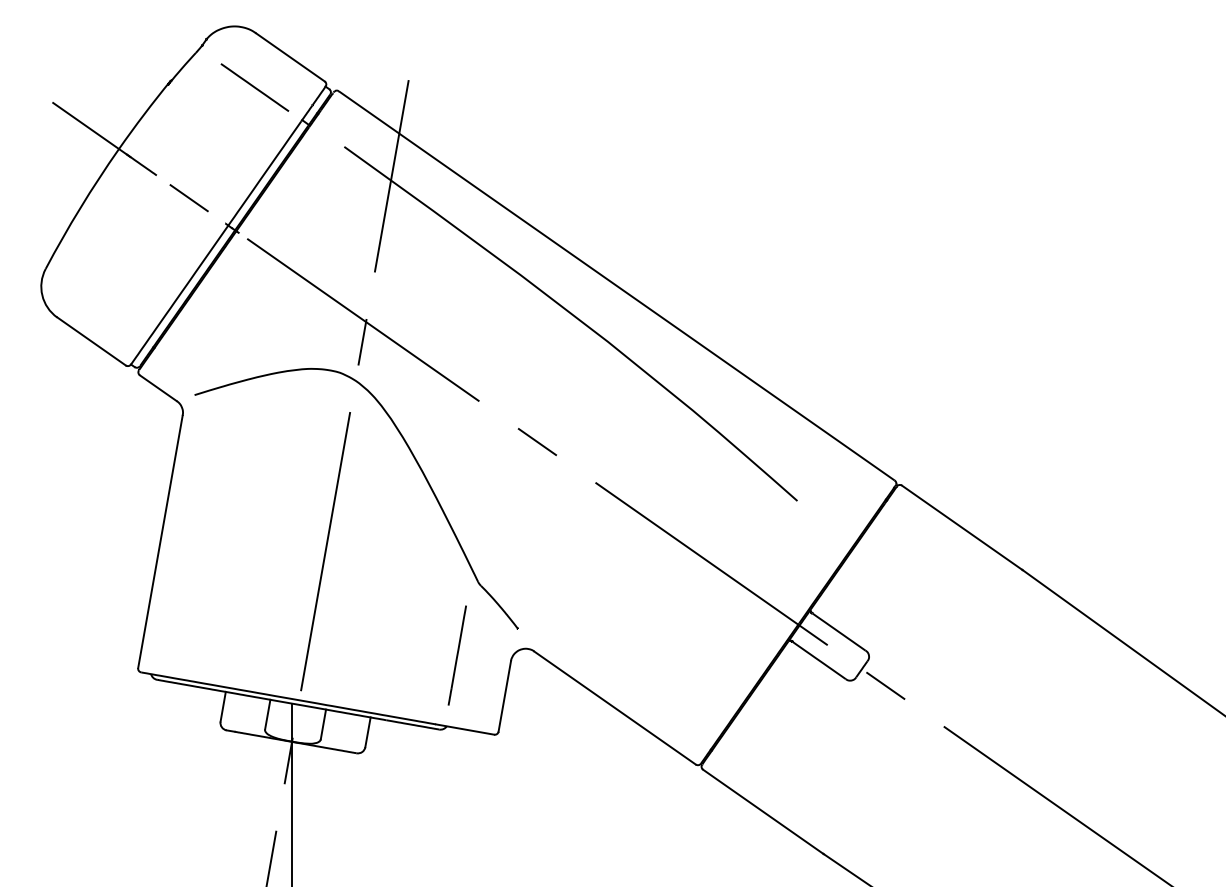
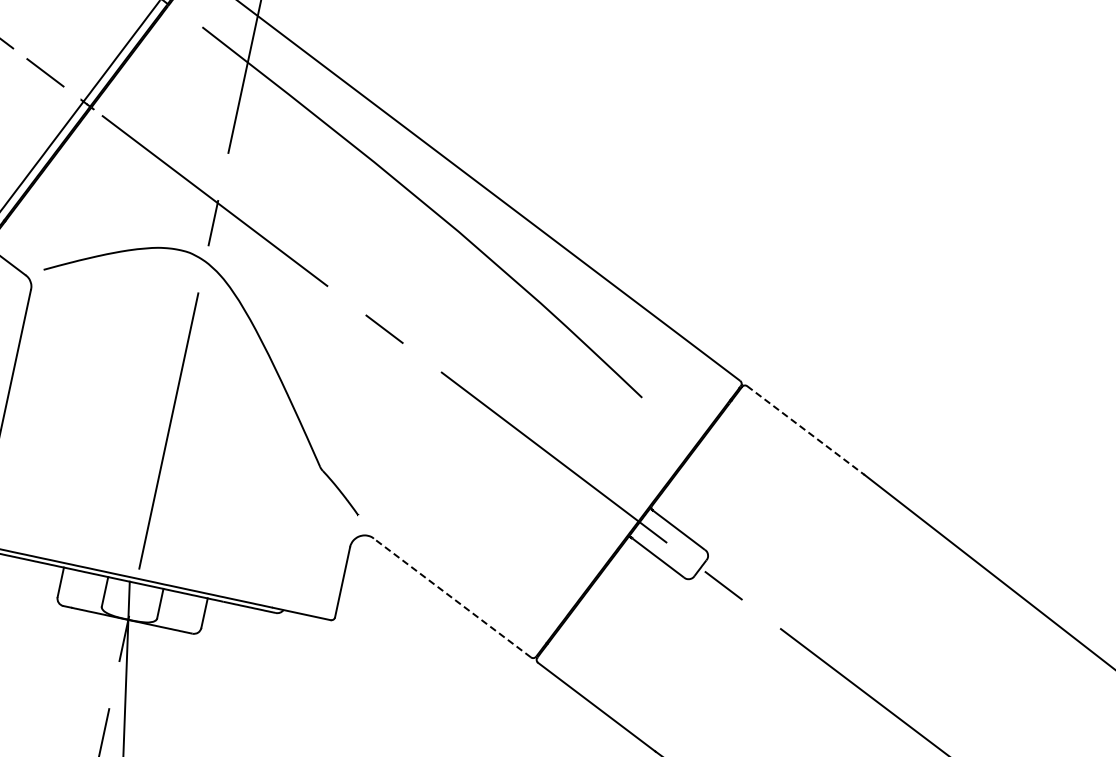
line: (962, 527) -> (806, 430), solid -> dashed
line: (456, 655) -> (295, 539), removed
line: (614, 707) -> (451, 597), solid -> dashed

